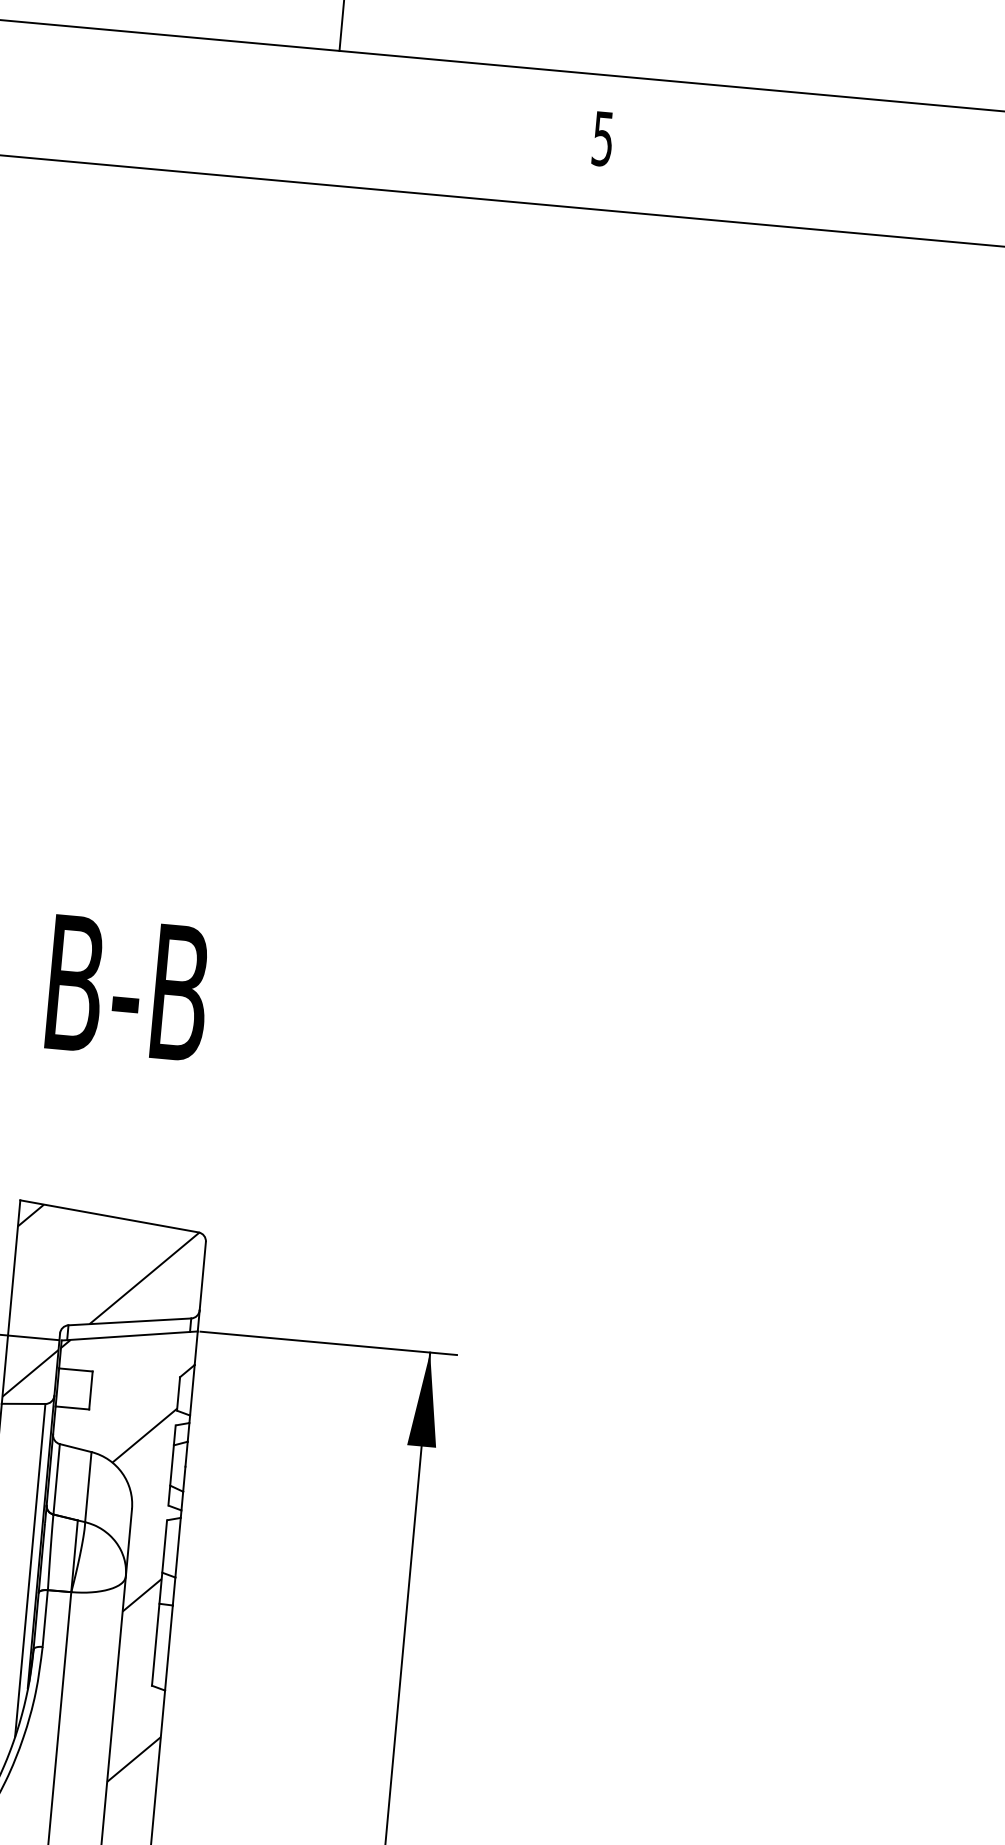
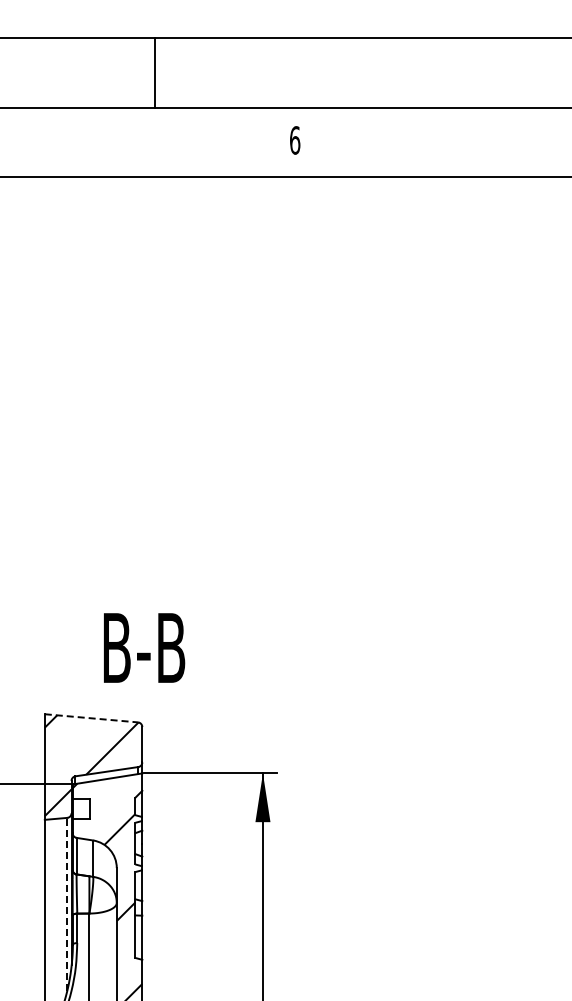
text: (603, 138) -> (295, 140), 5 -> 6
text: (128, 987) -> (144, 647), moved
line: (109, 1216) -> (91, 718), solid -> dashed
line: (30, 1568) -> (67, 903), solid -> dashed

